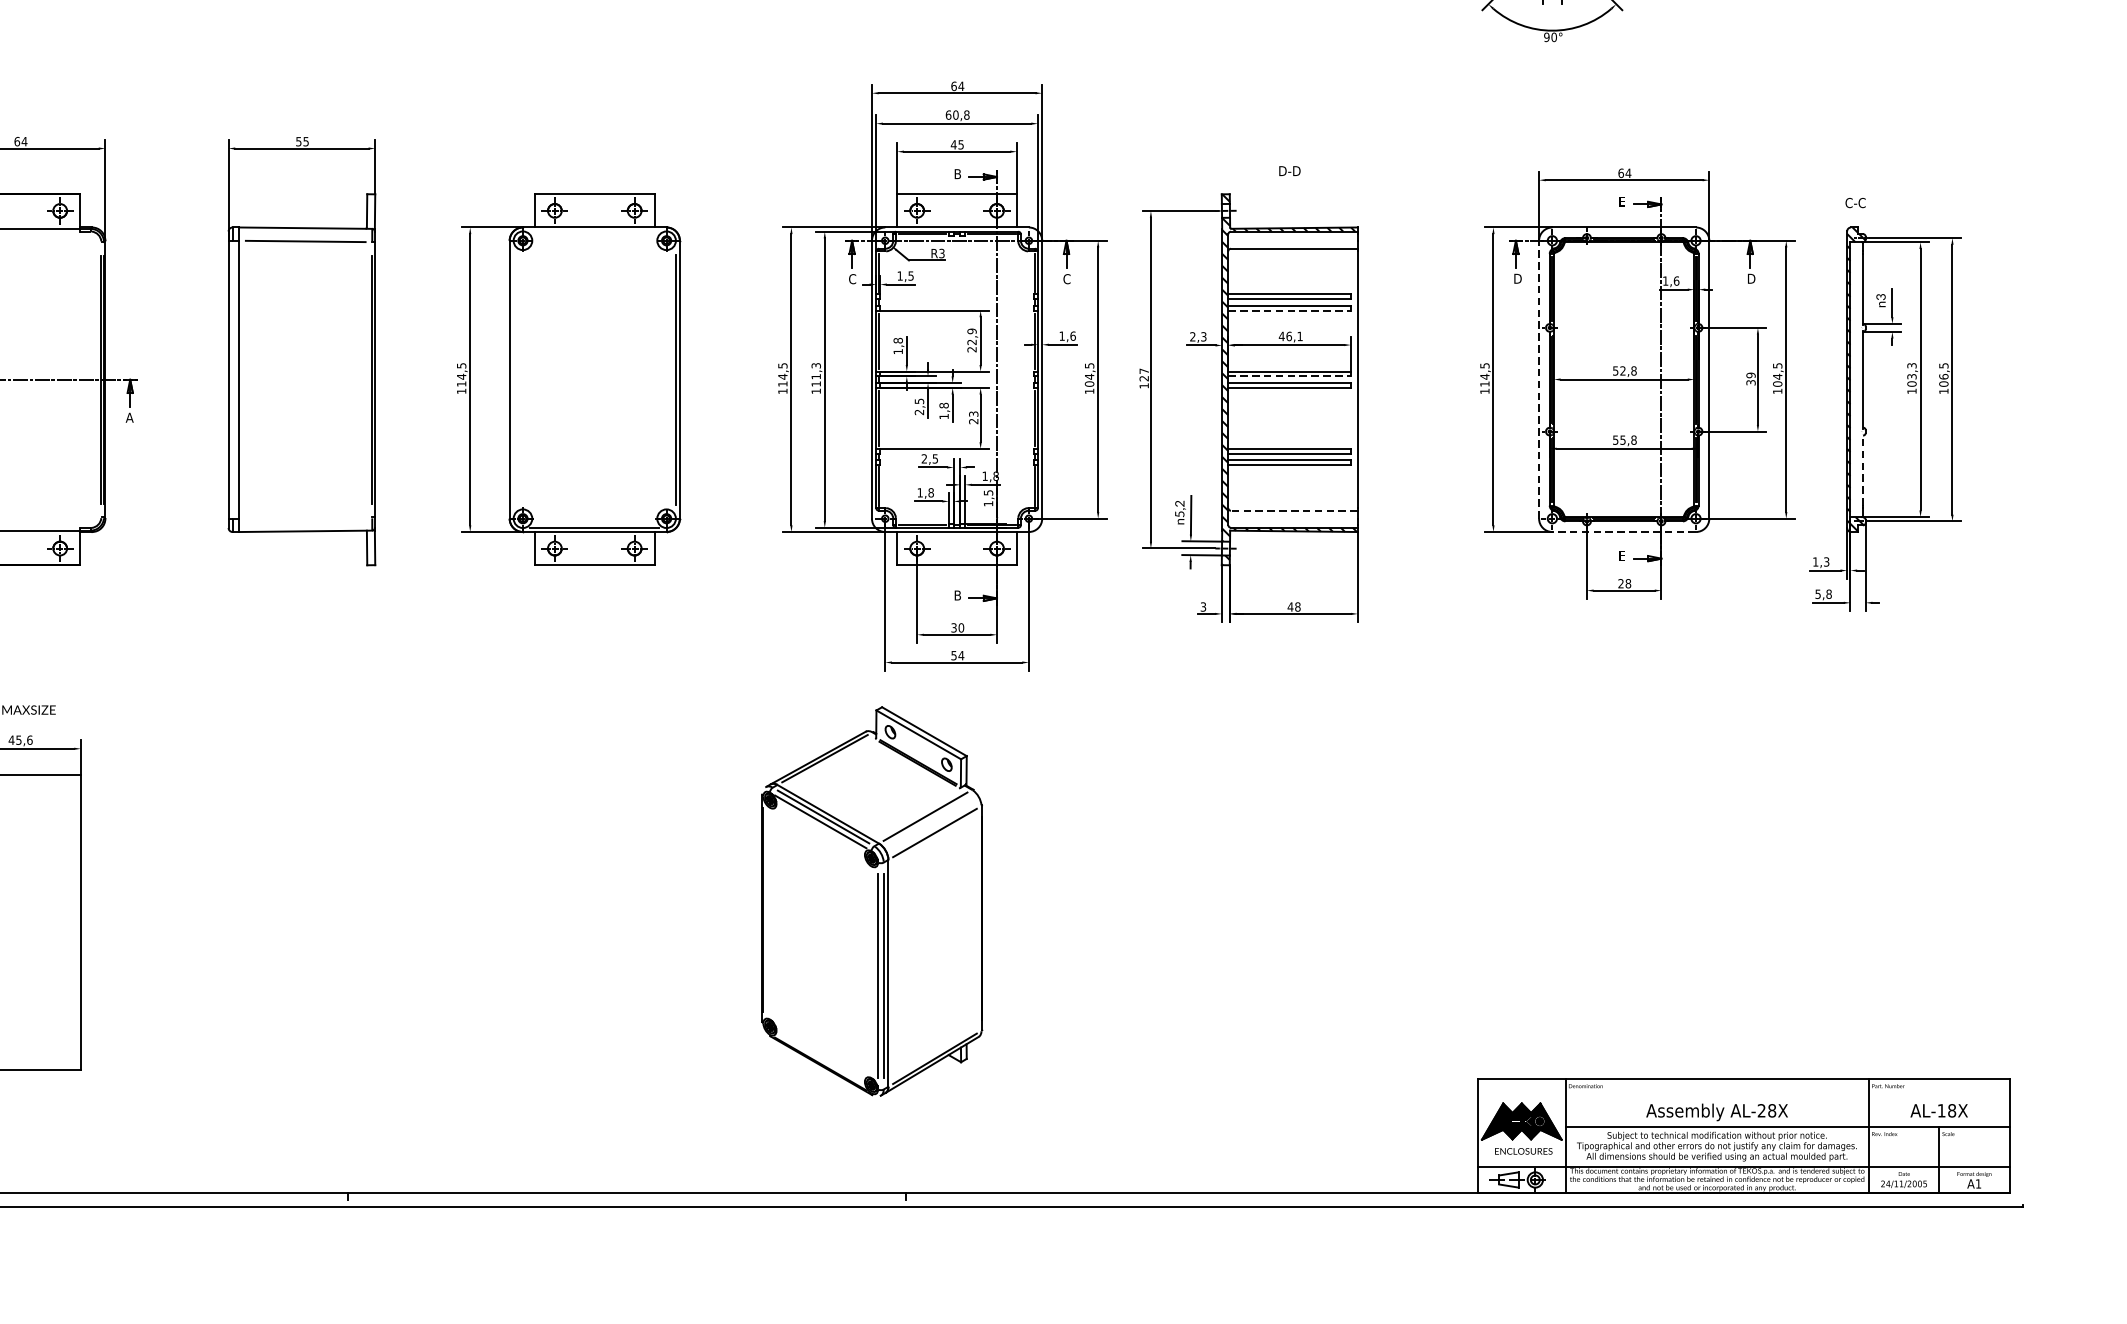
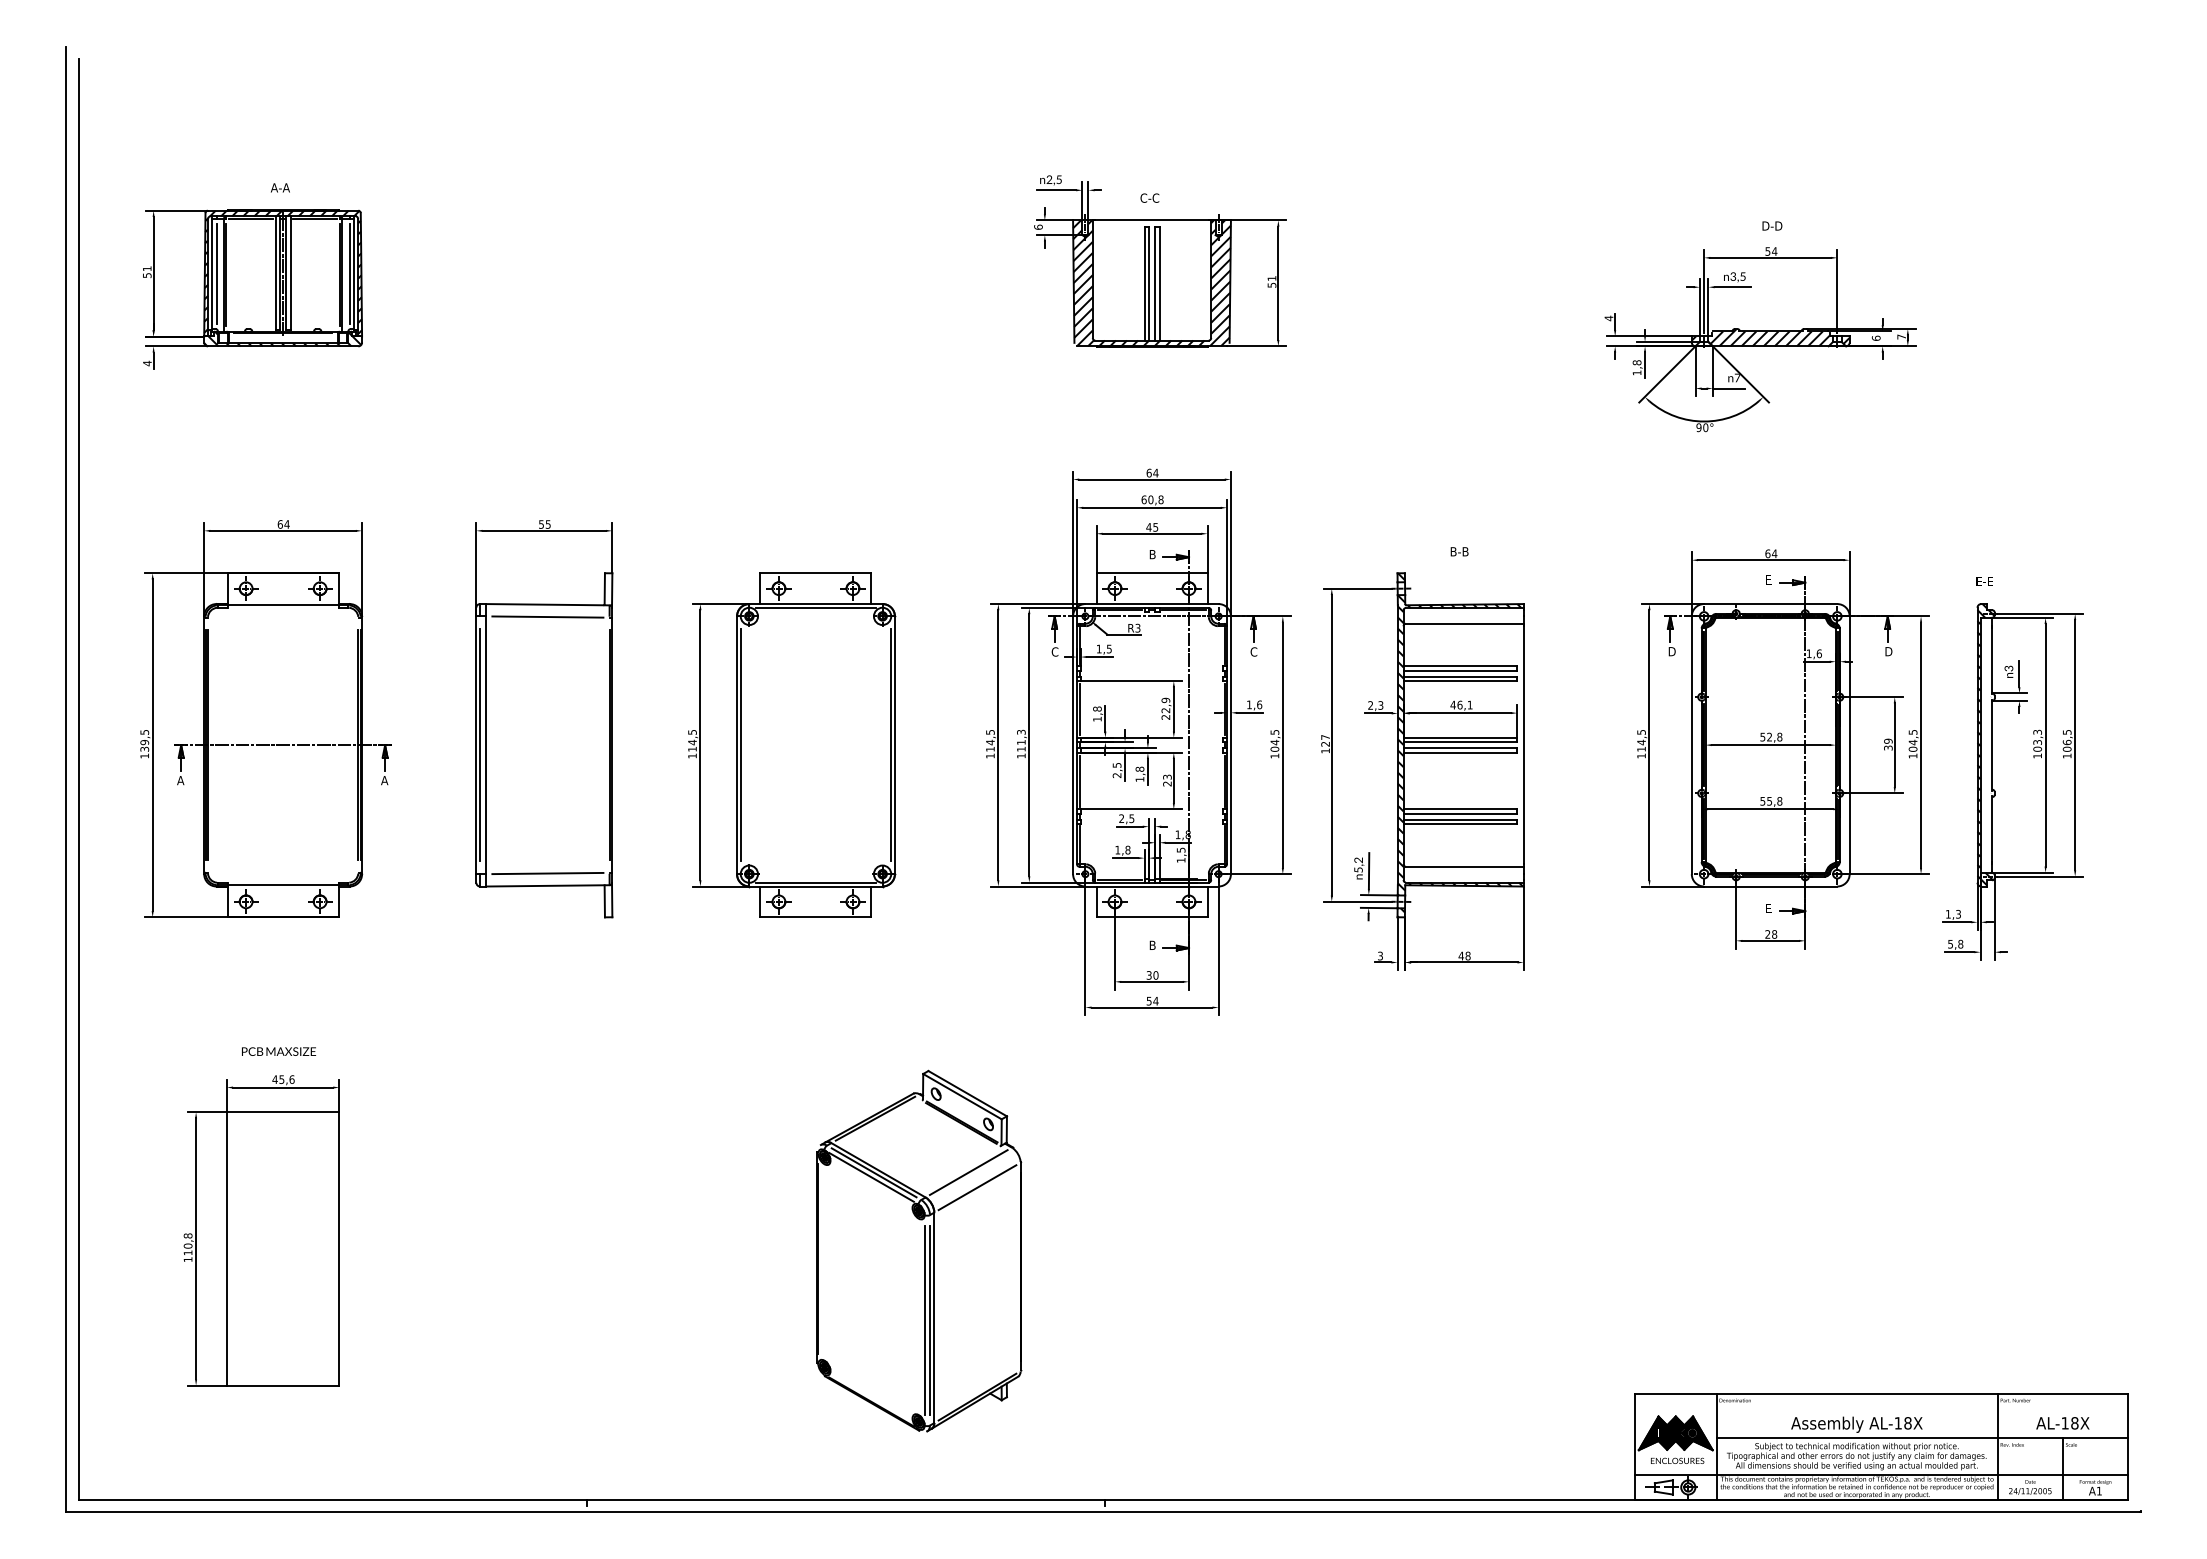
text: (1290, 170) -> (1461, 551), D-D -> B-B
text: (1855, 203) -> (1985, 581), C-C -> E-E
line: (594, 231) -> (815, 607), added
line: (1289, 310) -> (1460, 681), dashed -> solid
line: (1289, 376) -> (1460, 742), dashed -> solid
line: (233, 379) -> (480, 745), added
line: (513, 379) -> (740, 745), added
line: (1538, 379) -> (1691, 745), dashed -> solid
line: (1863, 470) -> (1992, 829), dashed -> solid
line: (1294, 510) -> (1464, 866), dashed -> solid
line: (305, 517) -> (547, 873), added
line: (1623, 532) -> (1770, 886), dashed -> solid
part: (872, 900) -> (919, 1250), moved
text: (1760, 1111) -> (1897, 1423), AL-28X -> AL-18X

